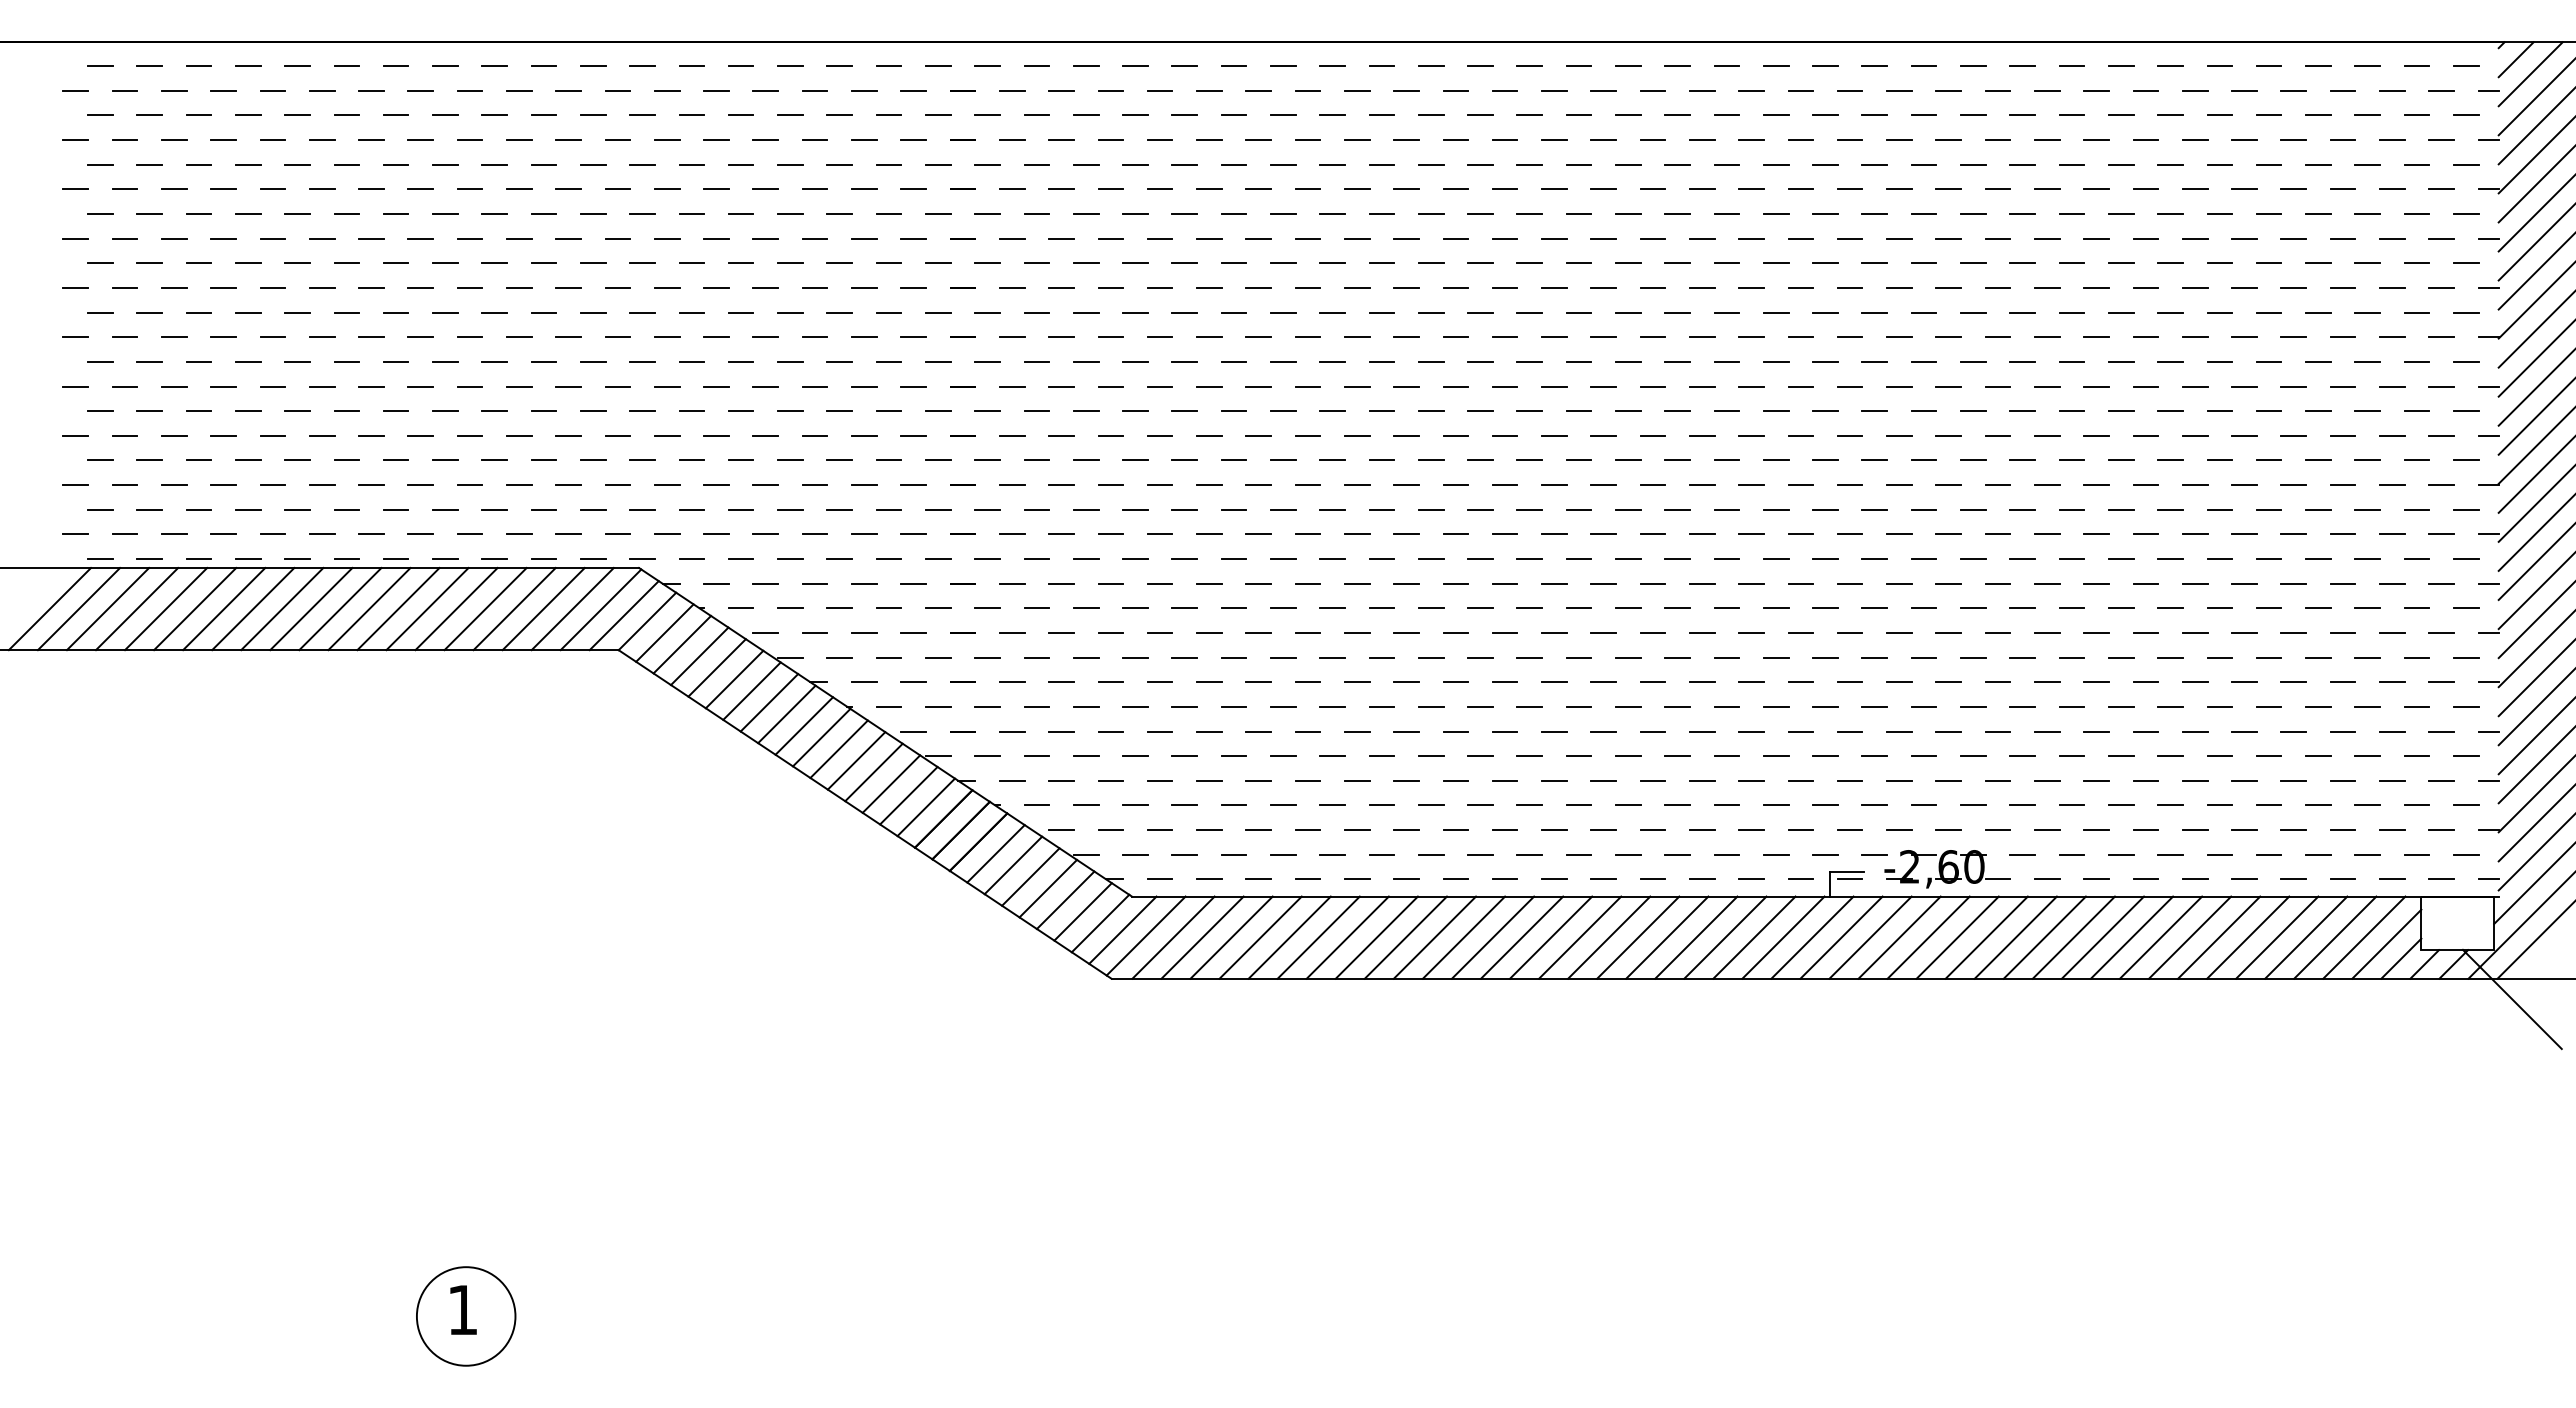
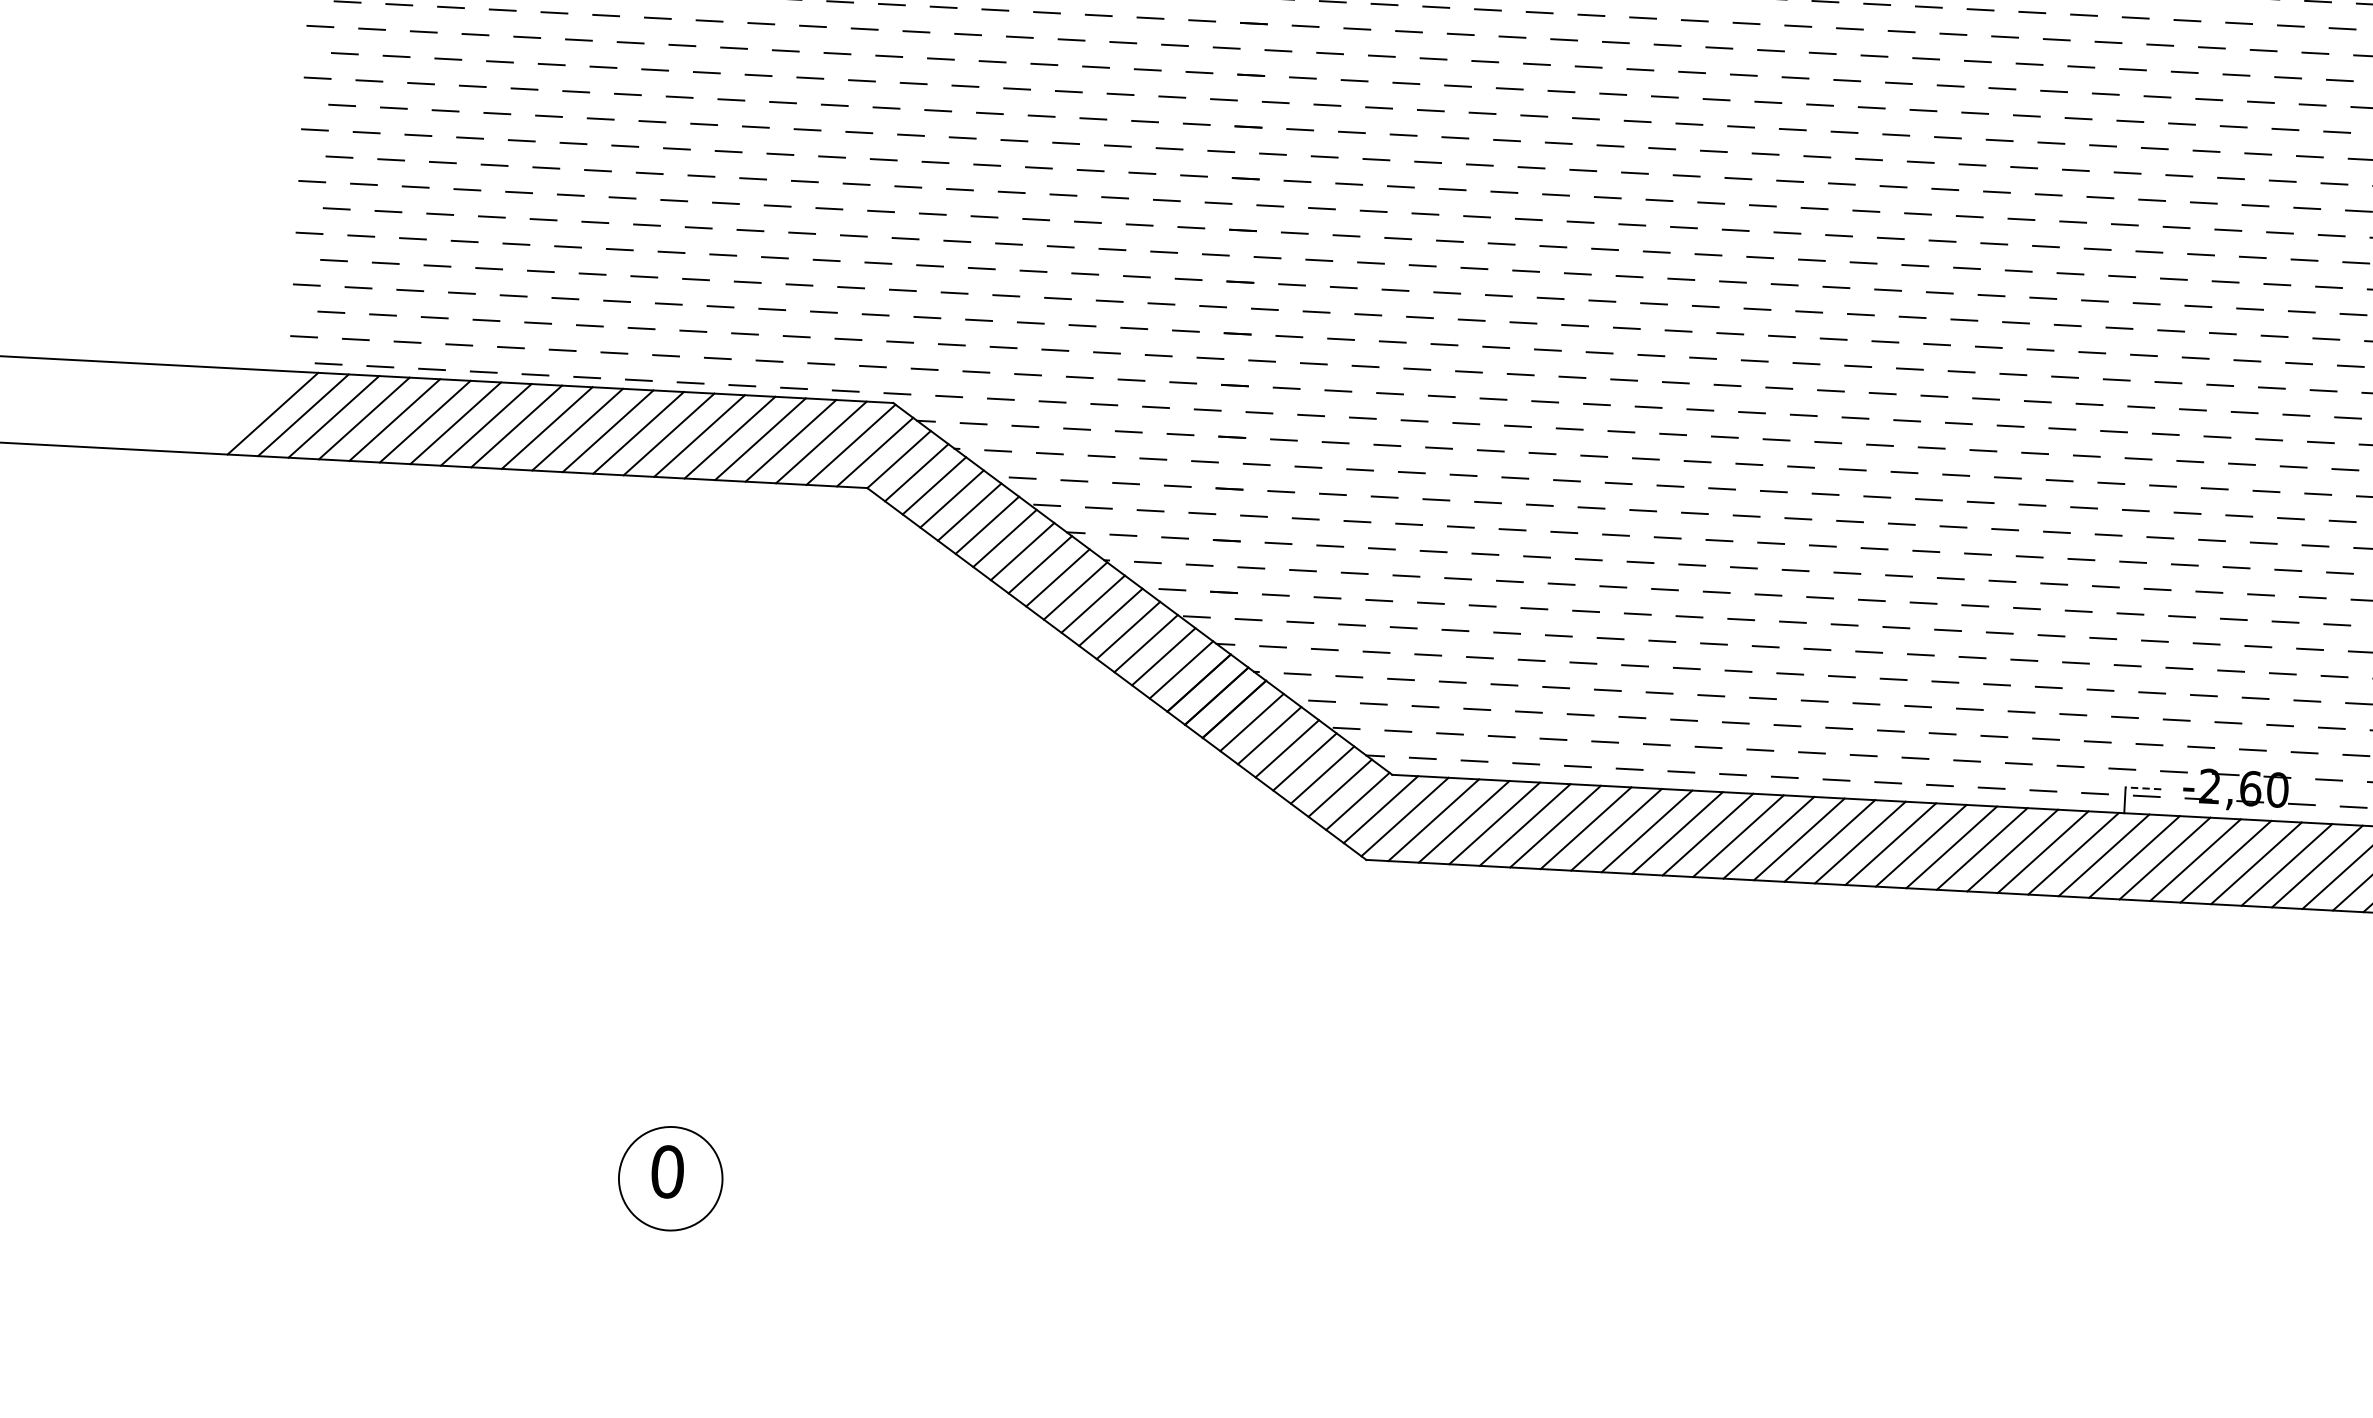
line: (1846, 872) -> (2143, 788), solid -> dashed
text: (462, 1309) -> (667, 1171), 1 -> 0

